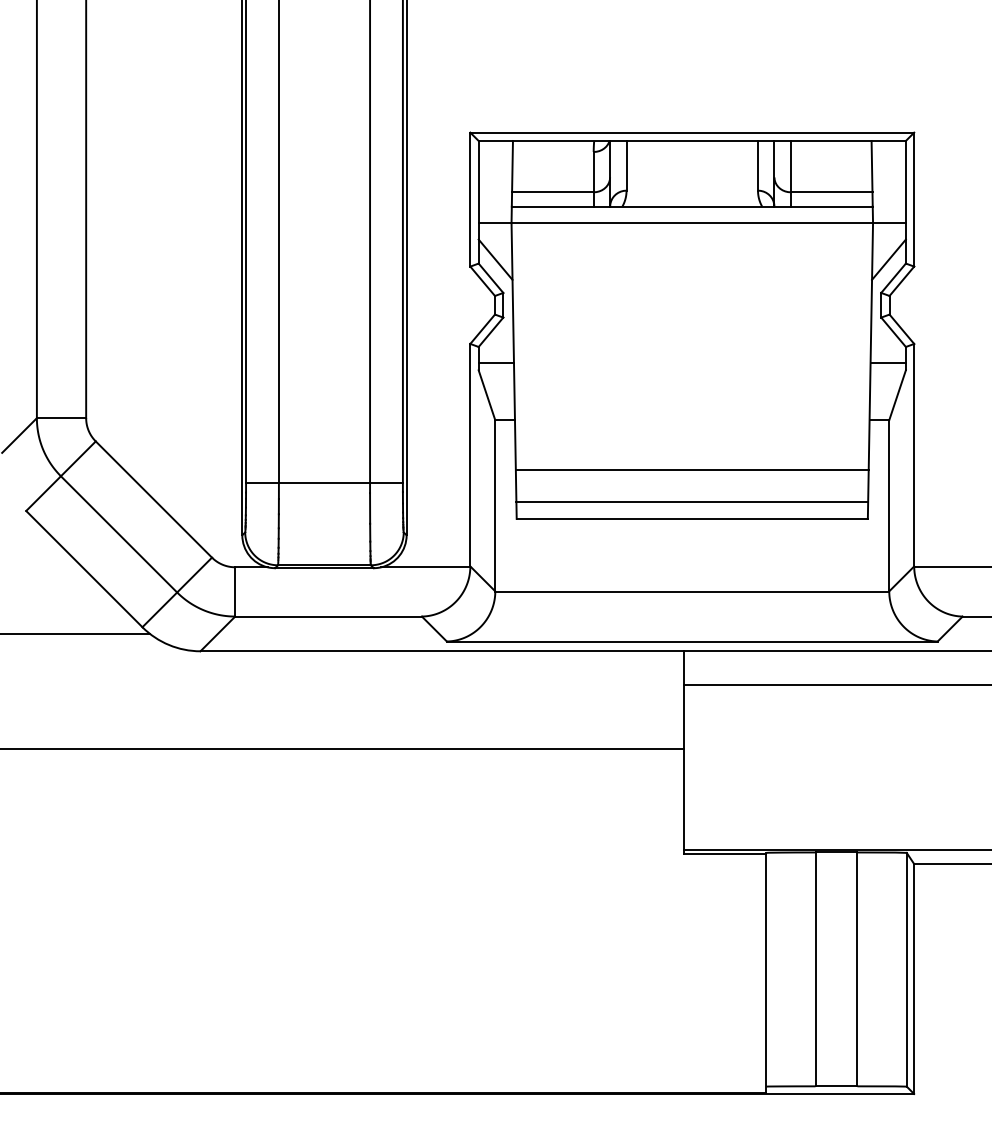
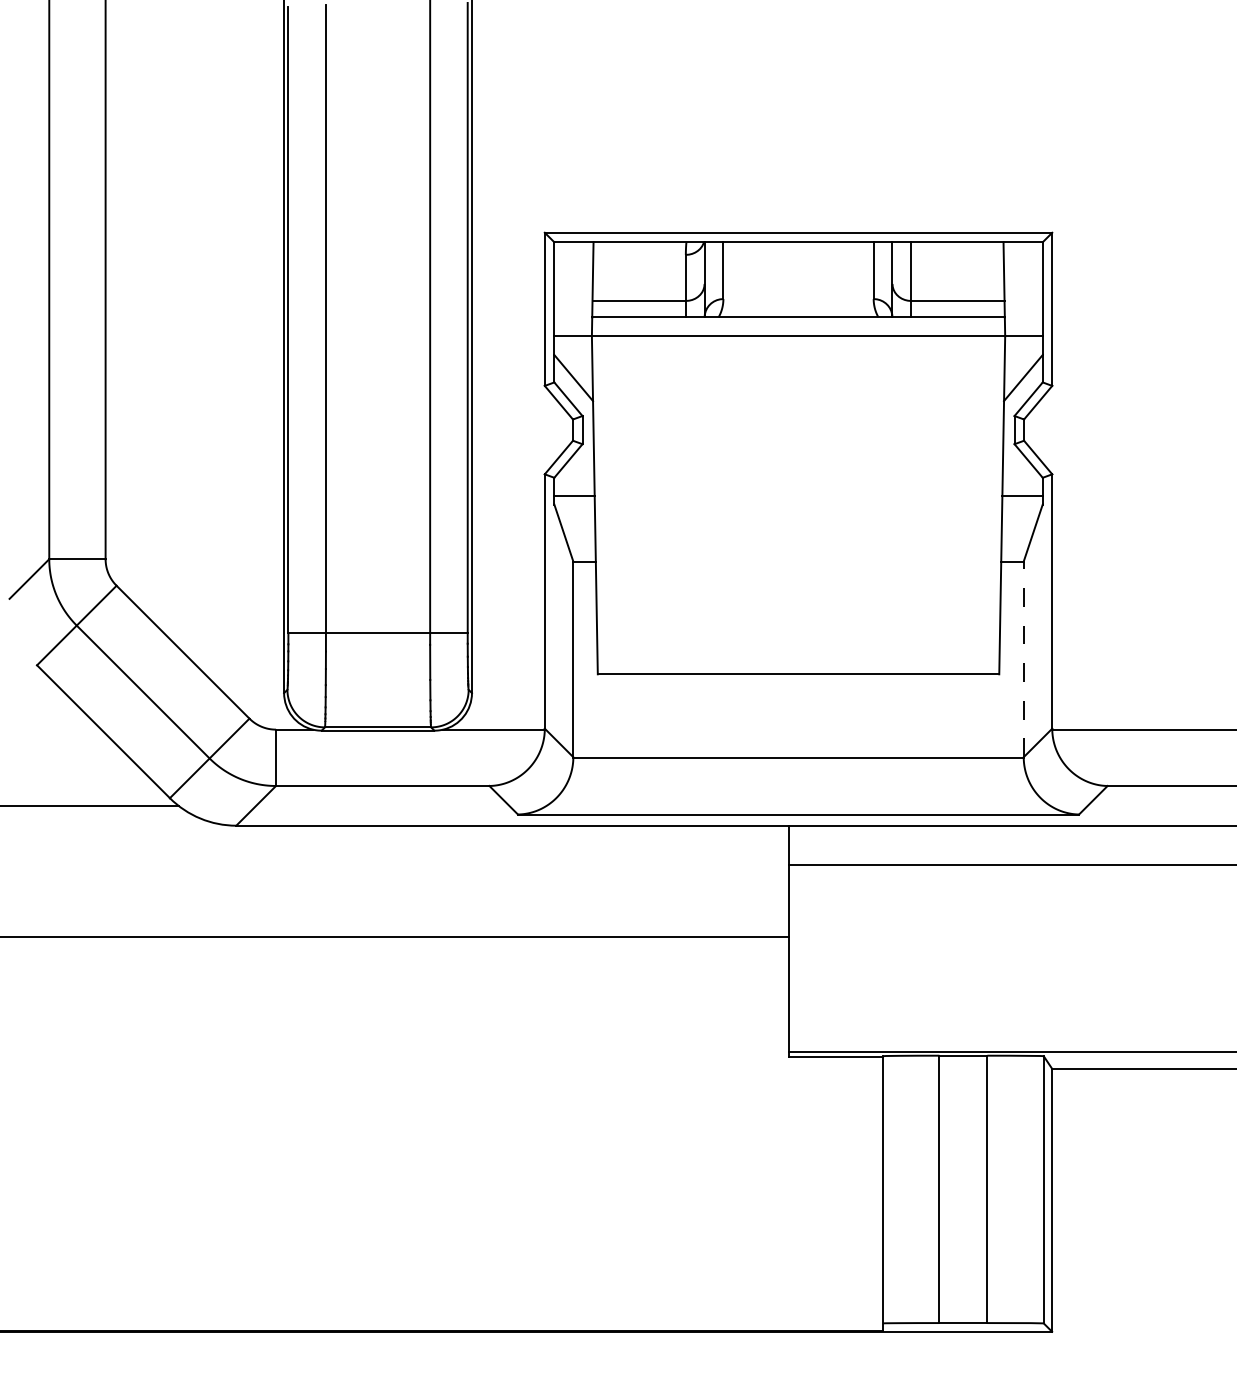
line: (692, 470) -> (798, 618), removed
line: (692, 502) -> (798, 655), removed
line: (889, 505) -> (1023, 659), solid -> dashed

